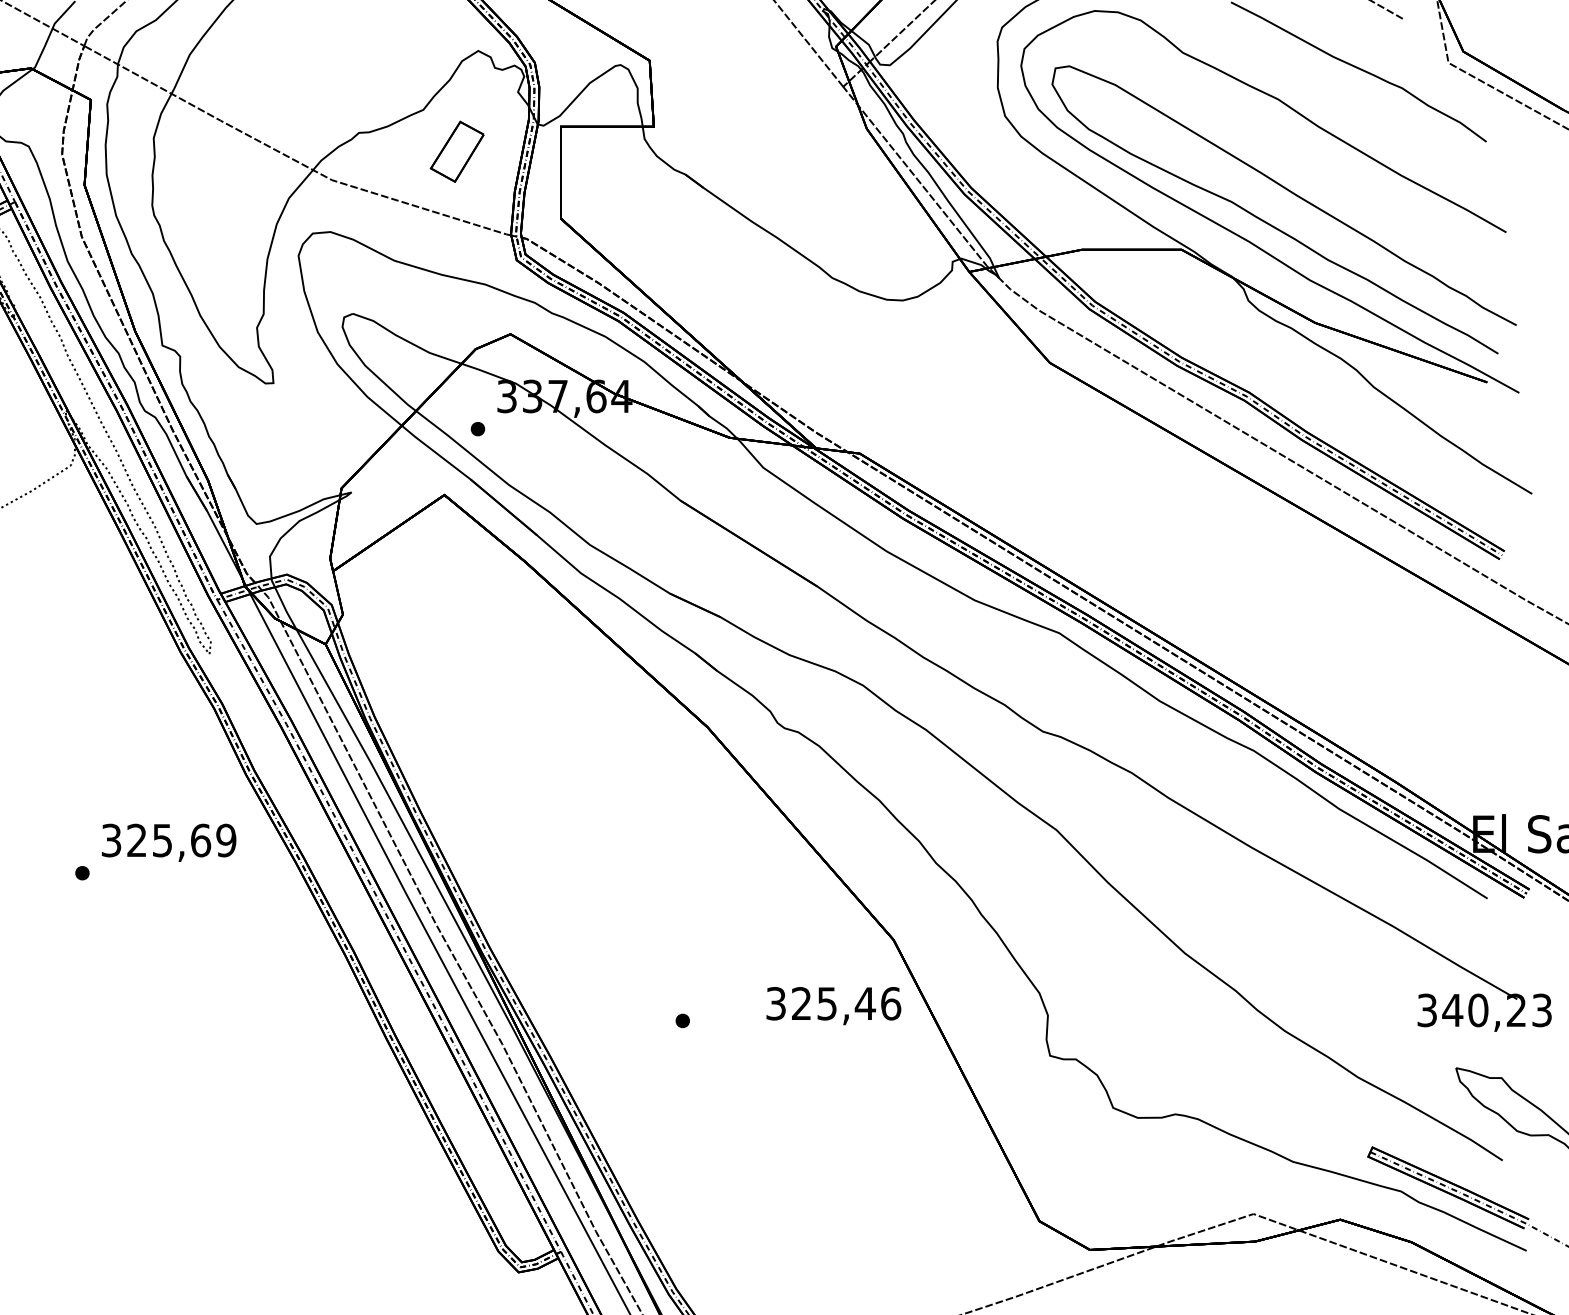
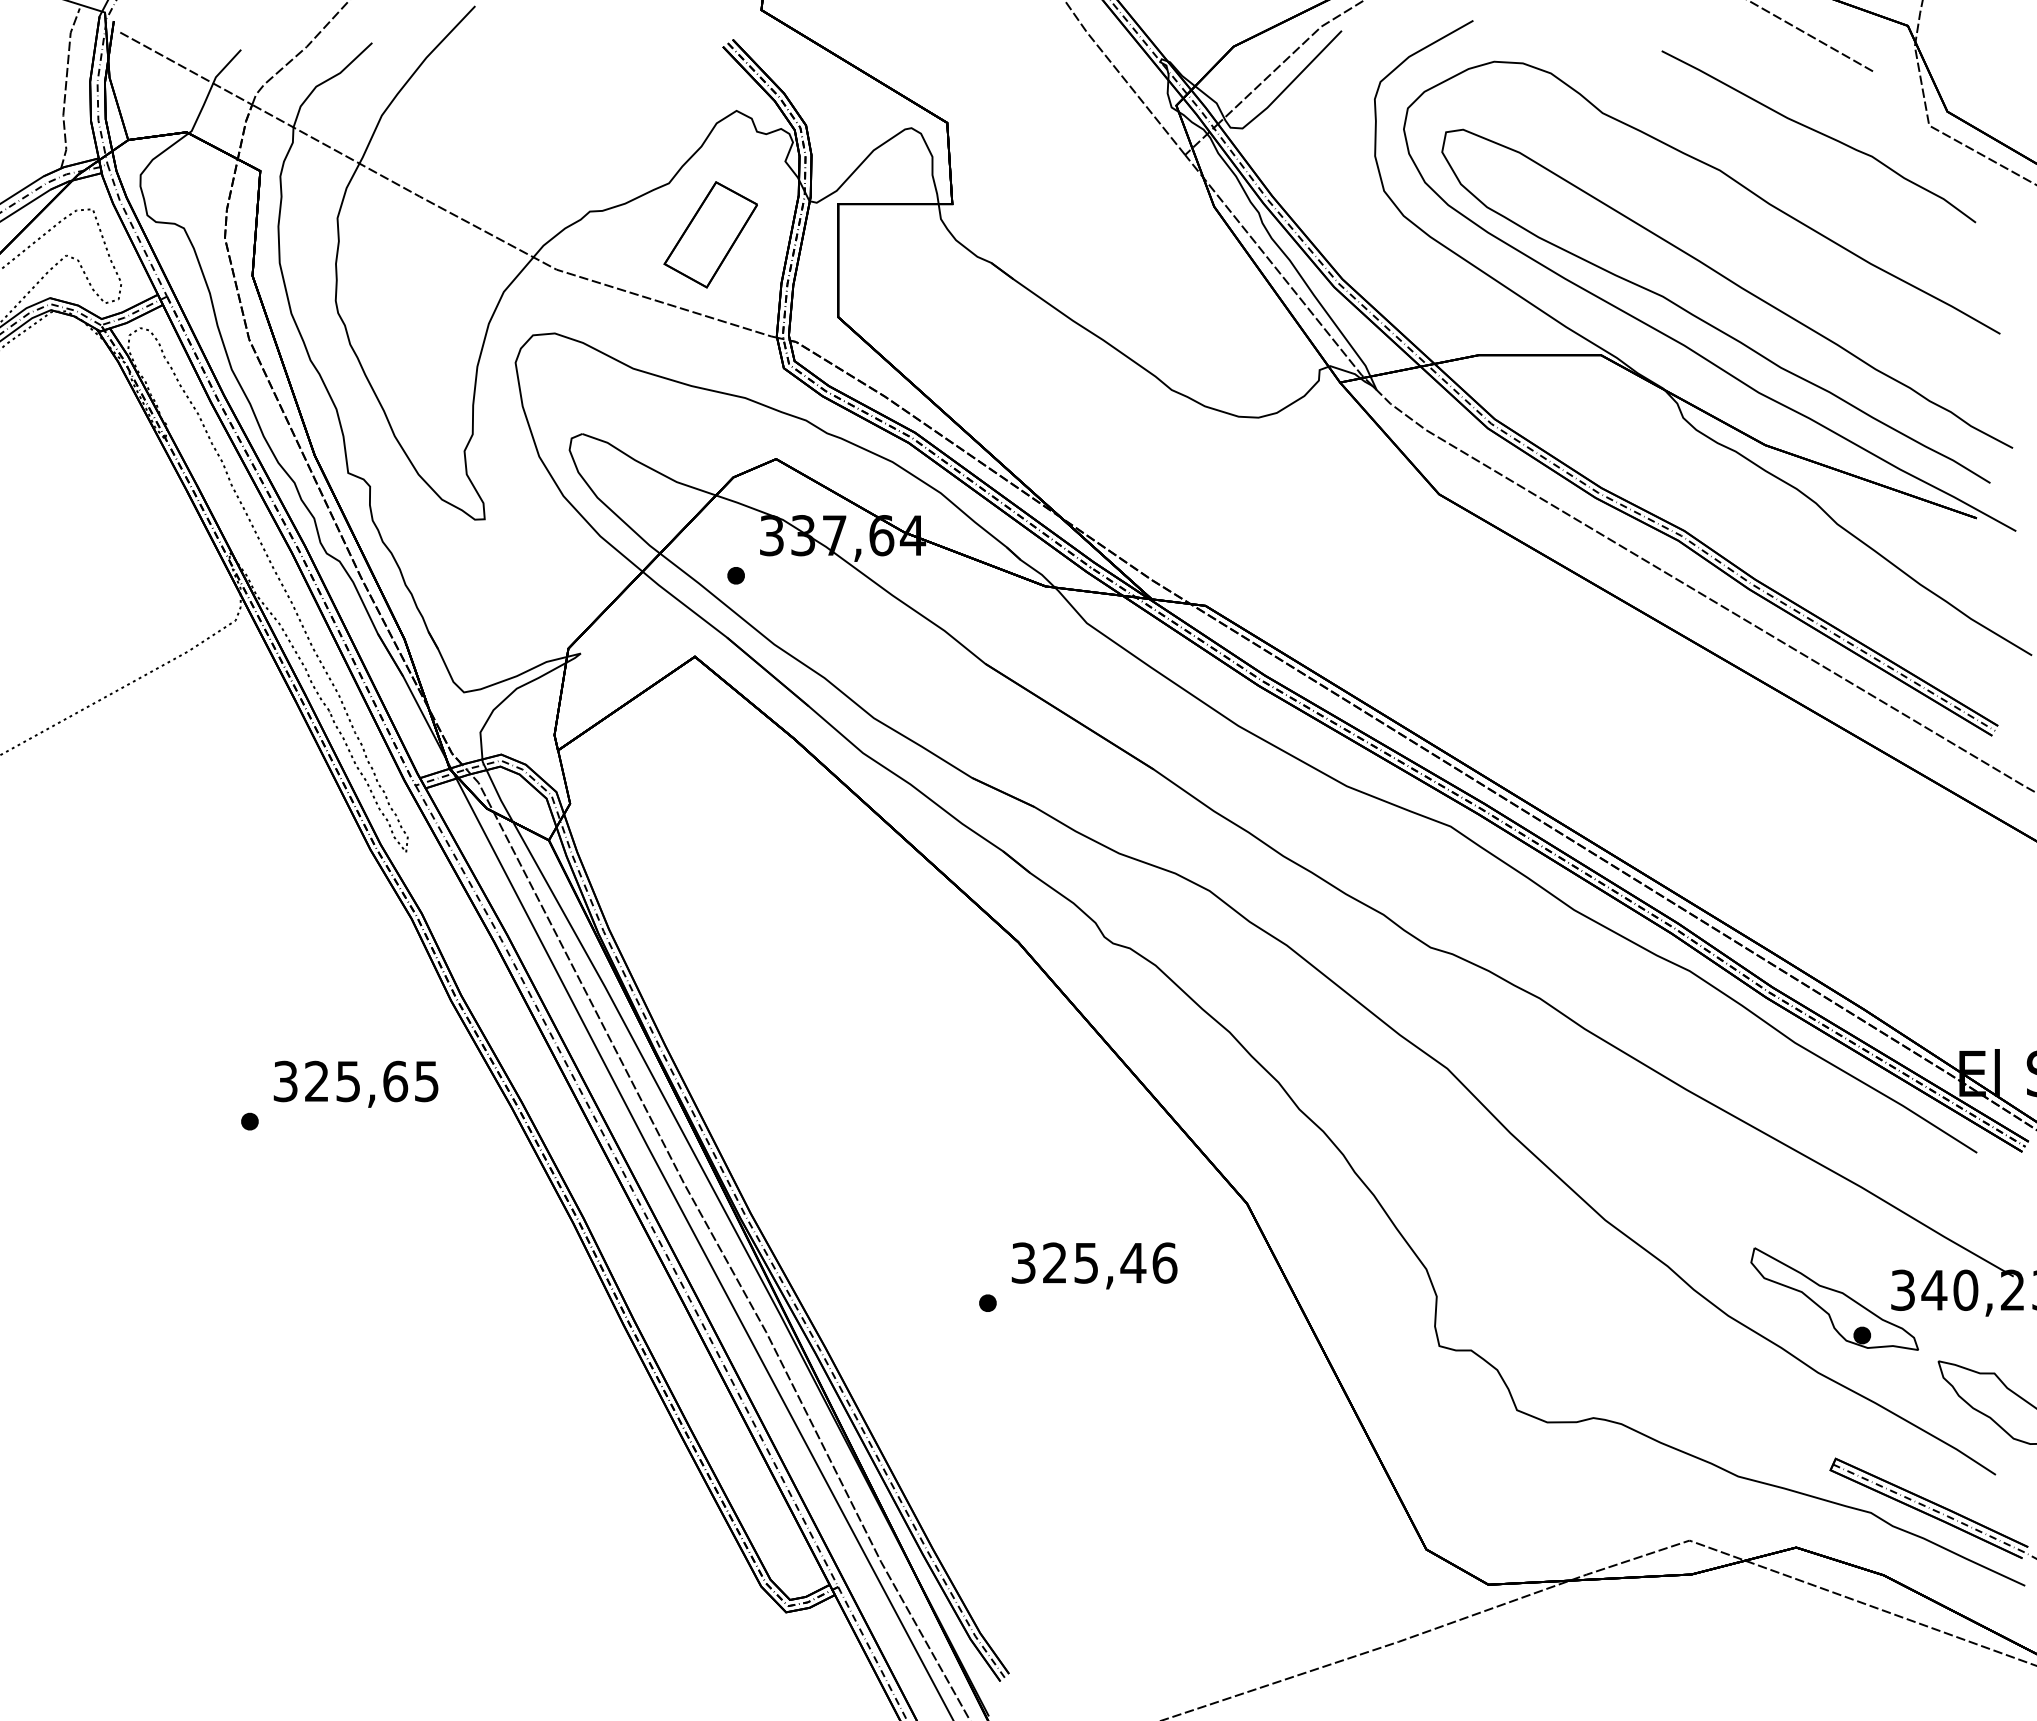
part: (457, 151) -> (710, 234), size x1.43
text: (226, 839) -> (426, 1080), 325,69 -> 325,65
text: (833, 1005) -> (1094, 1265), moved
part: (1371, 1017) -> (1834, 1298), added

